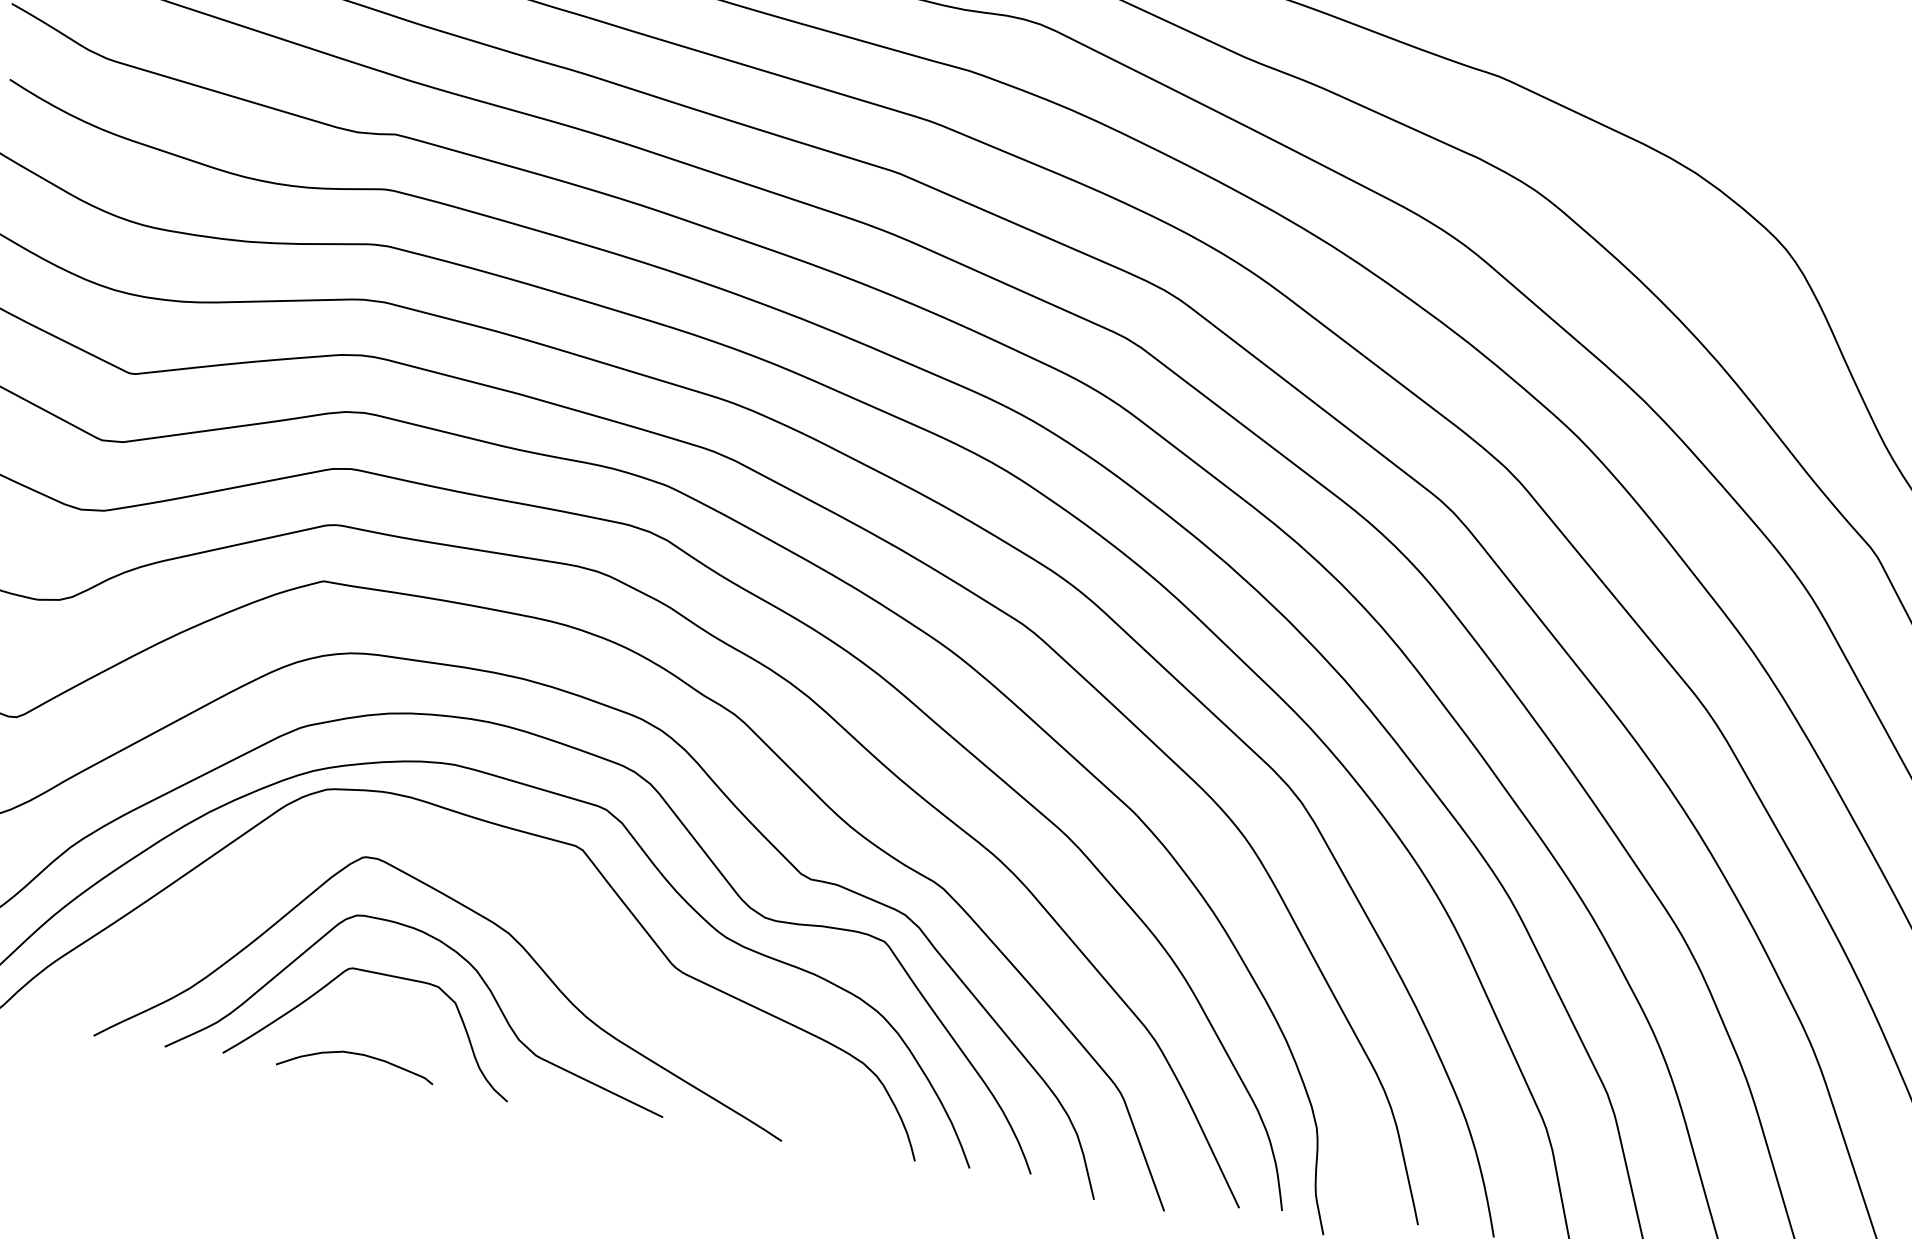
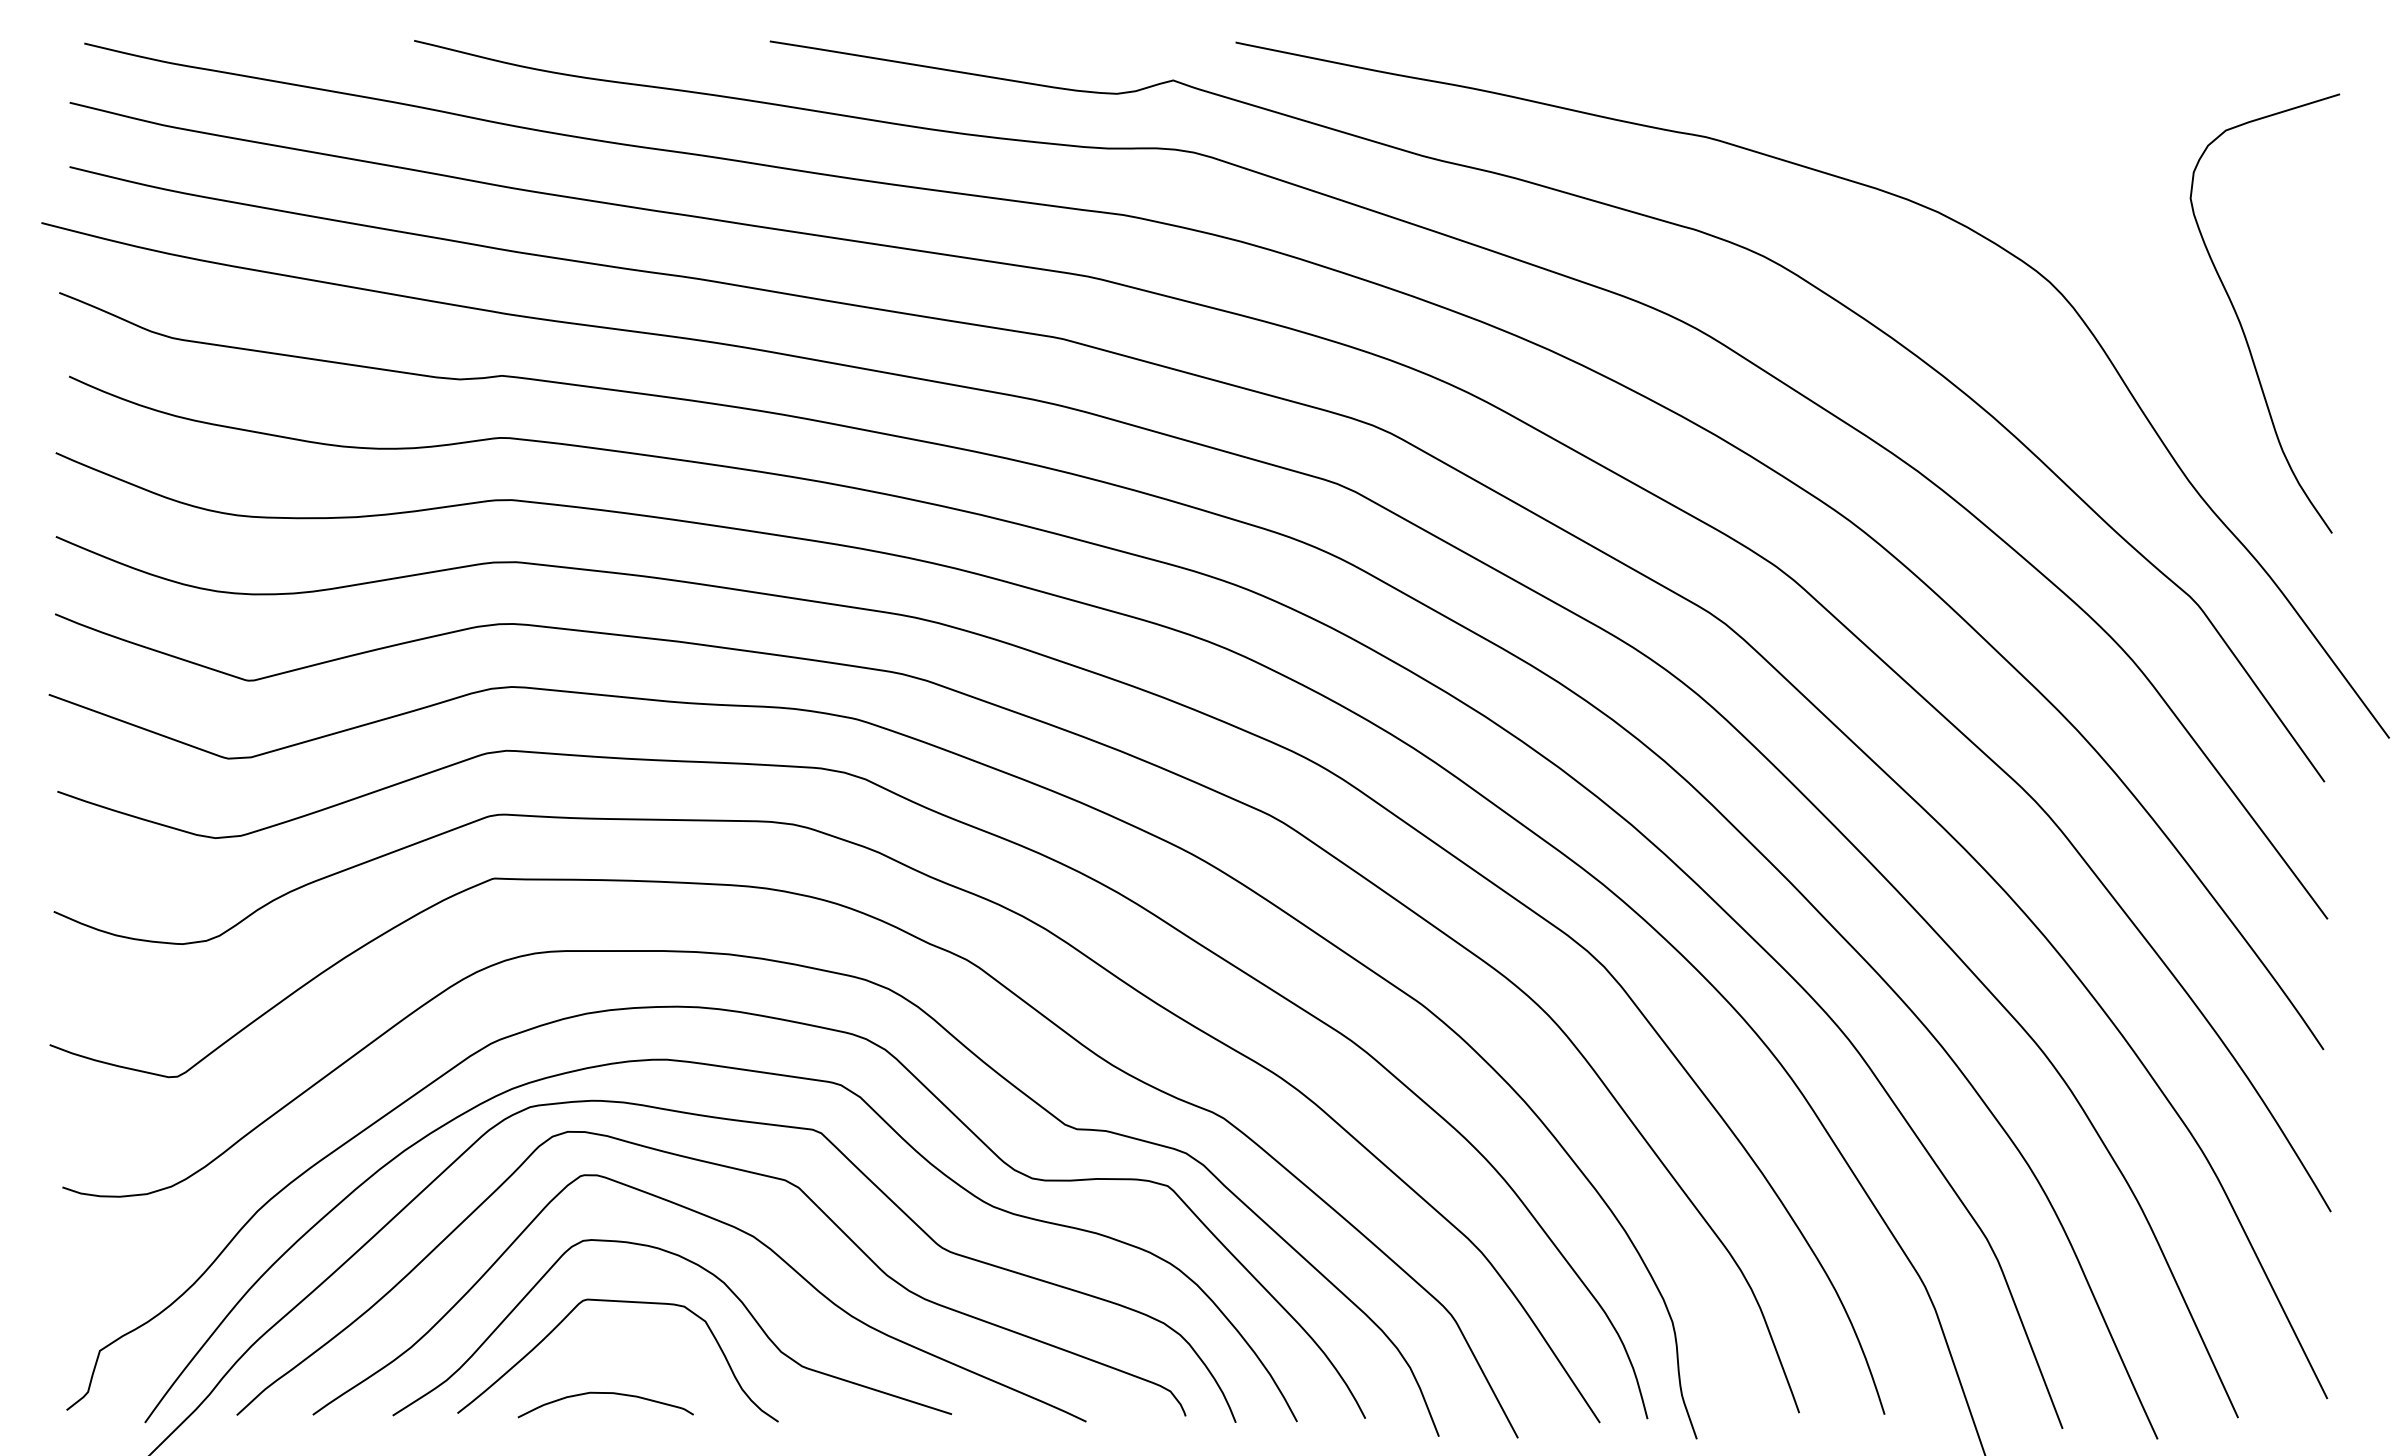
curve: (503, 872) -> (737, 1170), added

